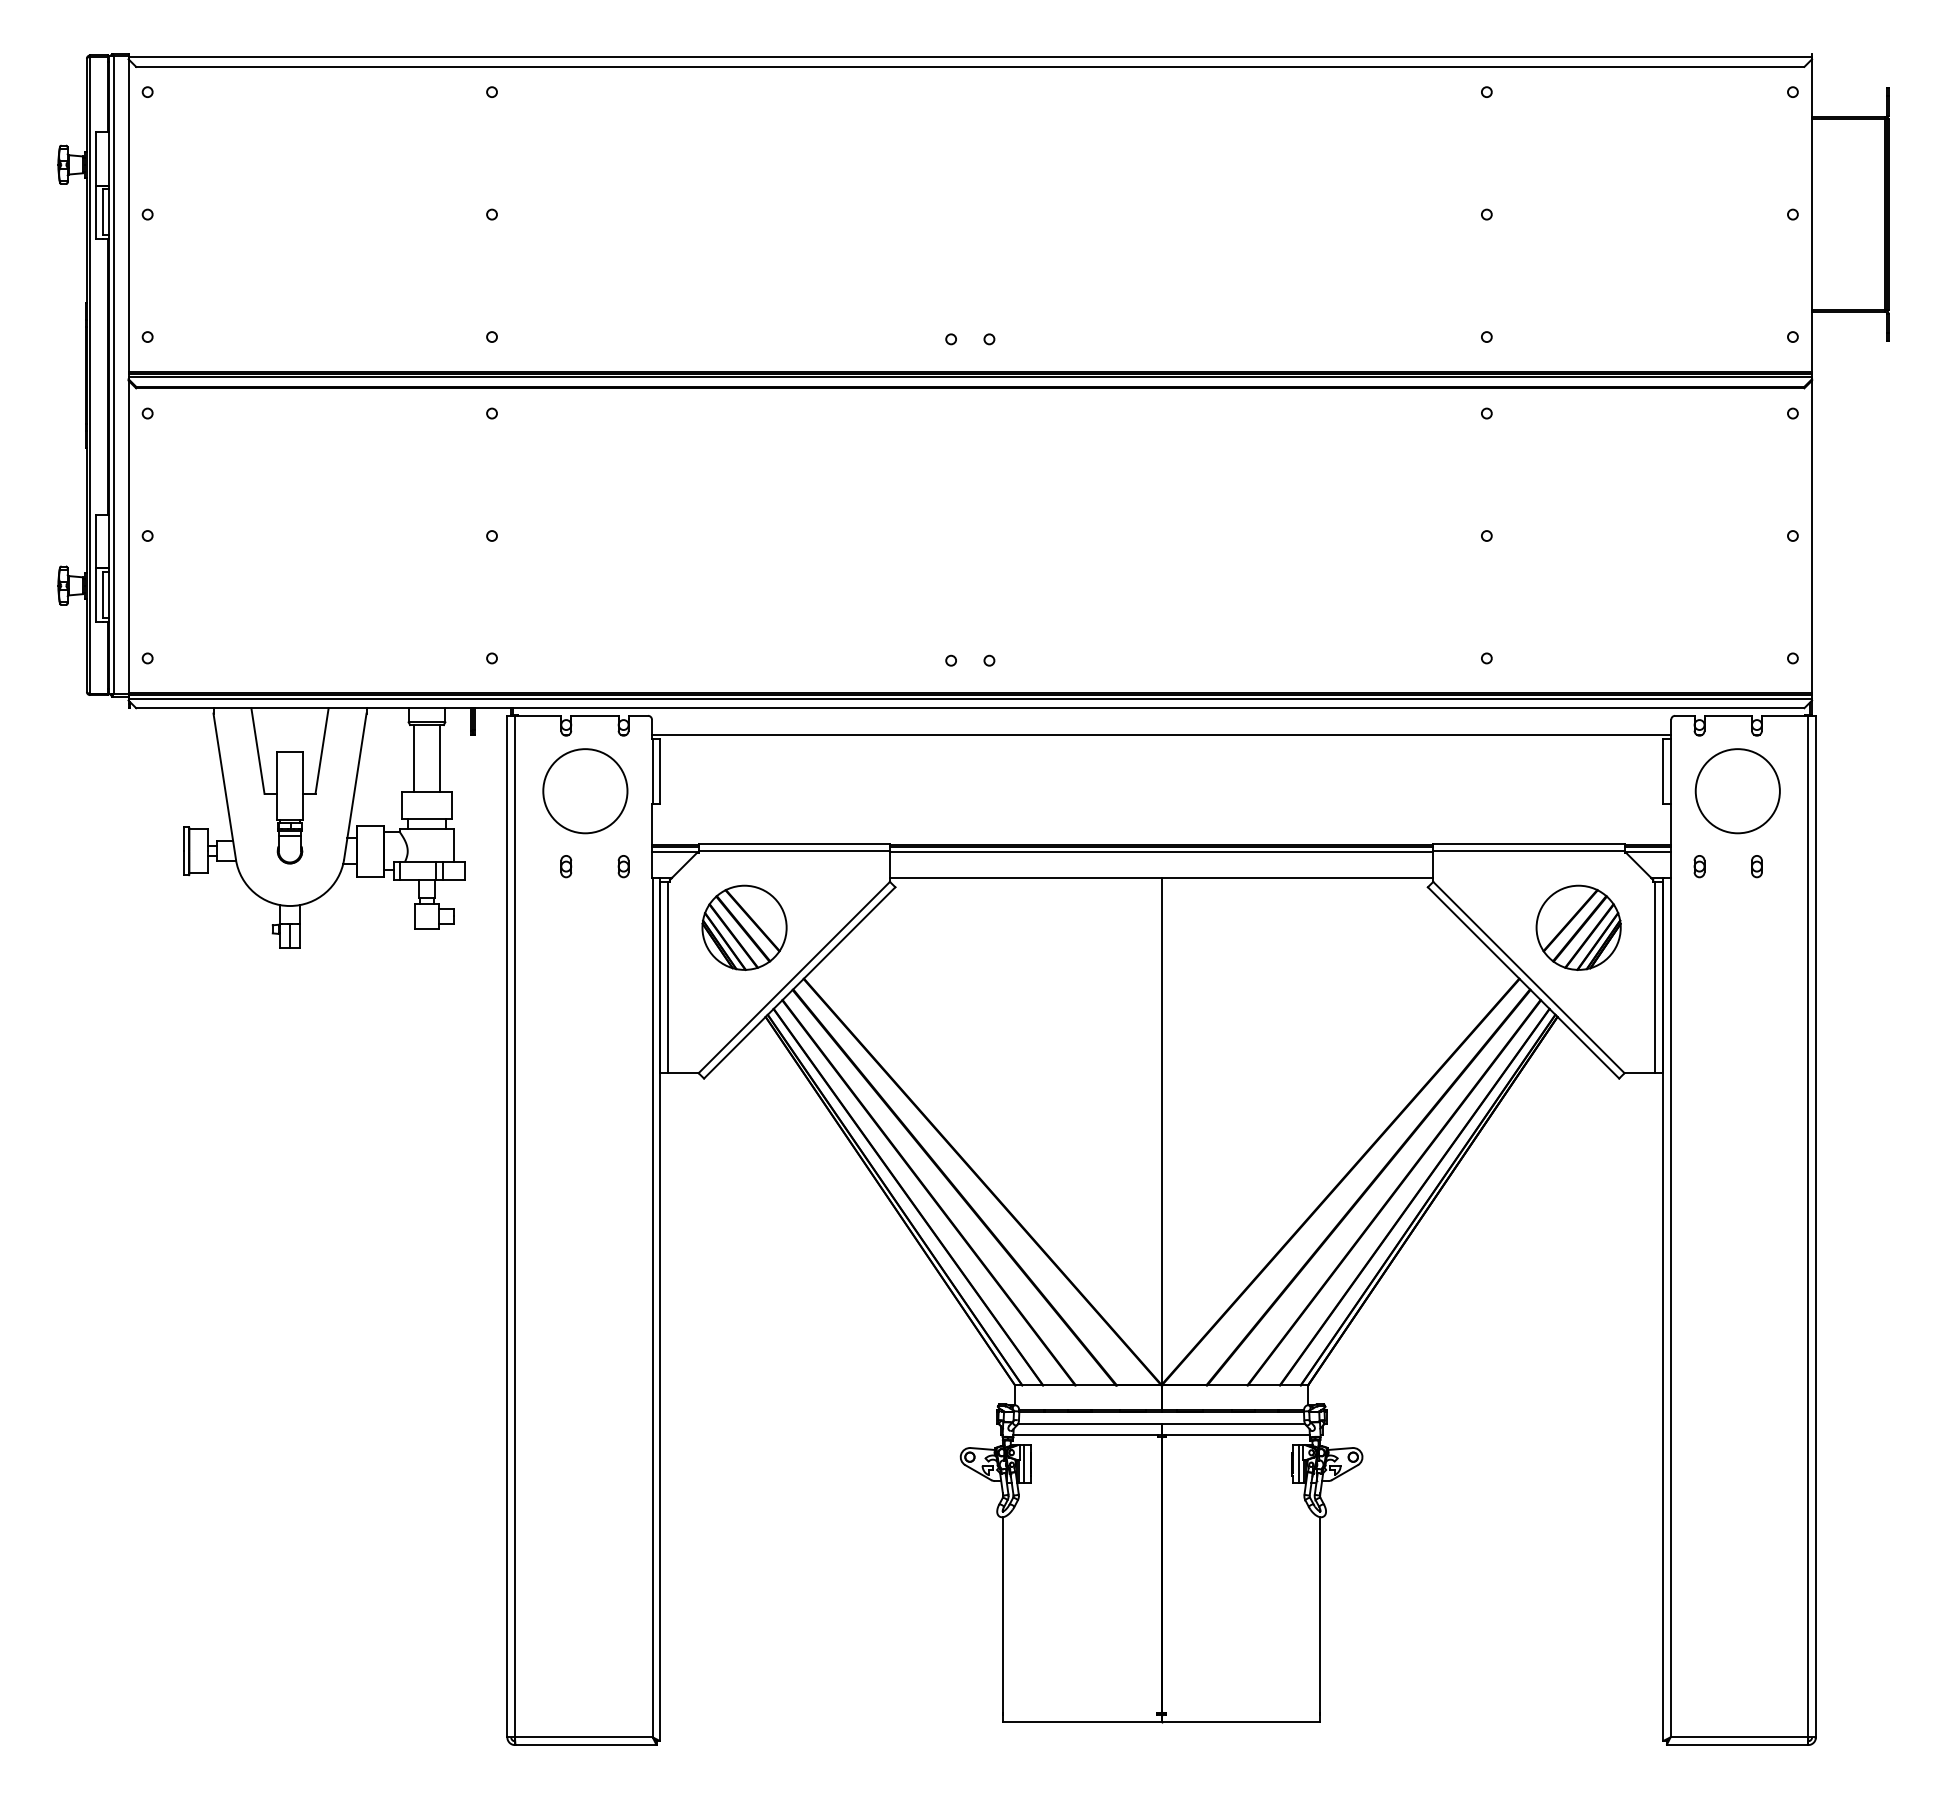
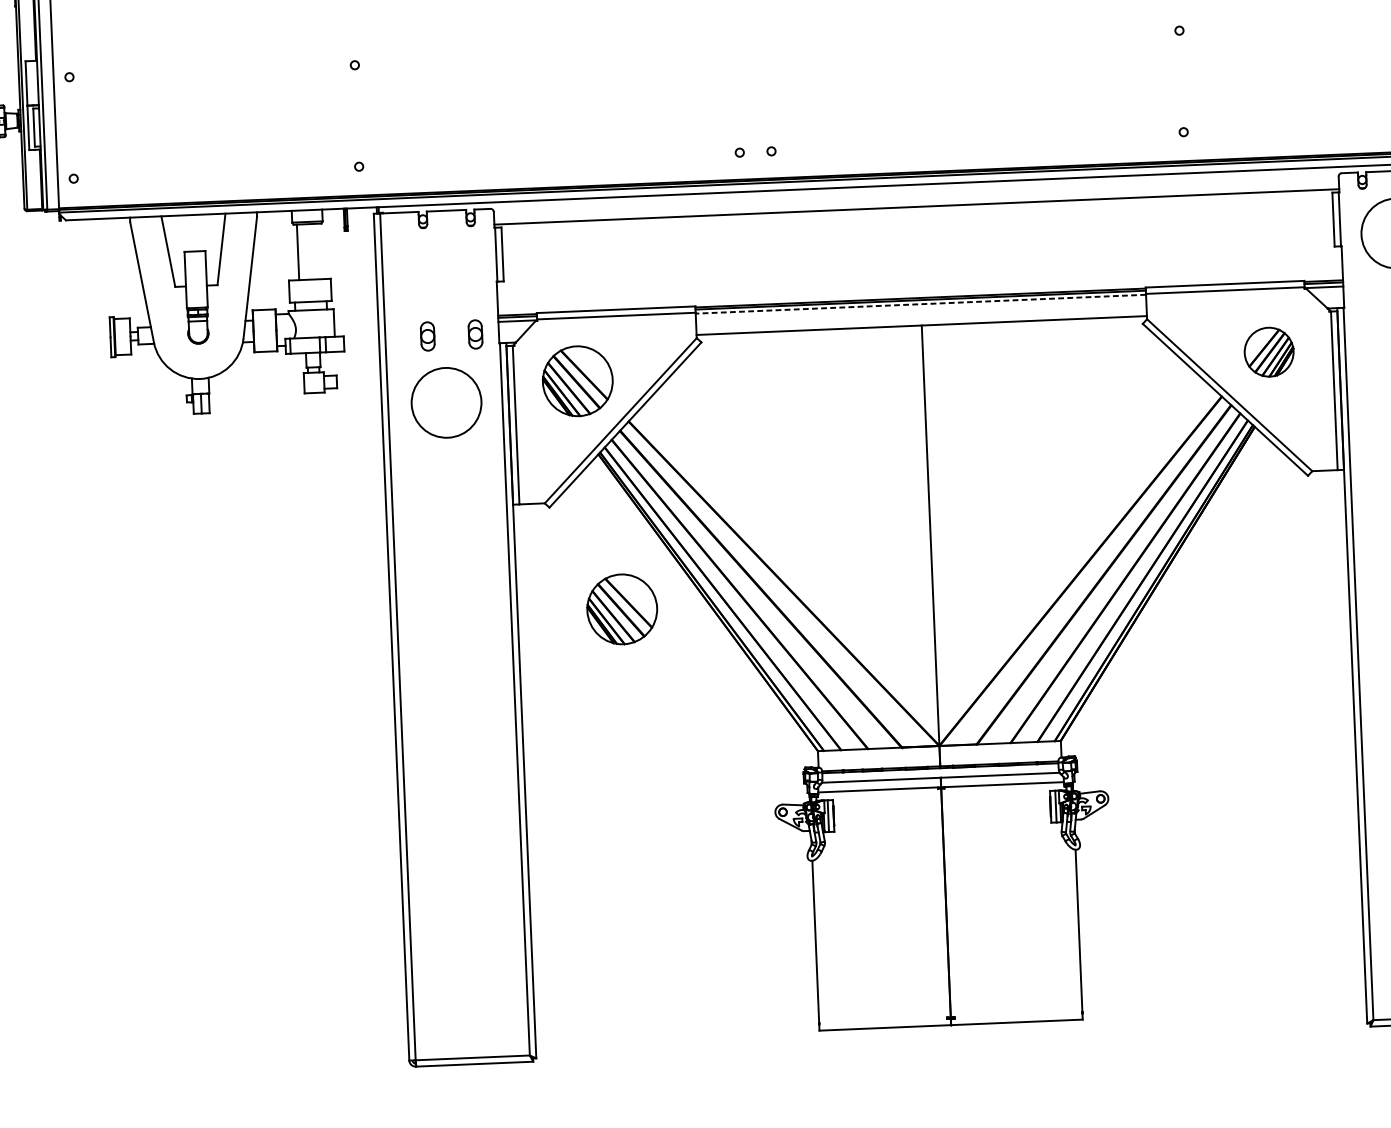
line: (439, 758) -> (319, 251), removed
circle: (585, 791) -> (446, 403), moved
line: (1161, 852) -> (920, 304), solid -> dashed
part: (566, 866) -> (428, 336), size x1.6
part: (623, 866) -> (475, 334), size x1.6
part: (1699, 866) -> (1367, 297), removed
part: (1578, 927) -> (1269, 352), size x0.7
part: (786, 1204) -> (622, 609), added

